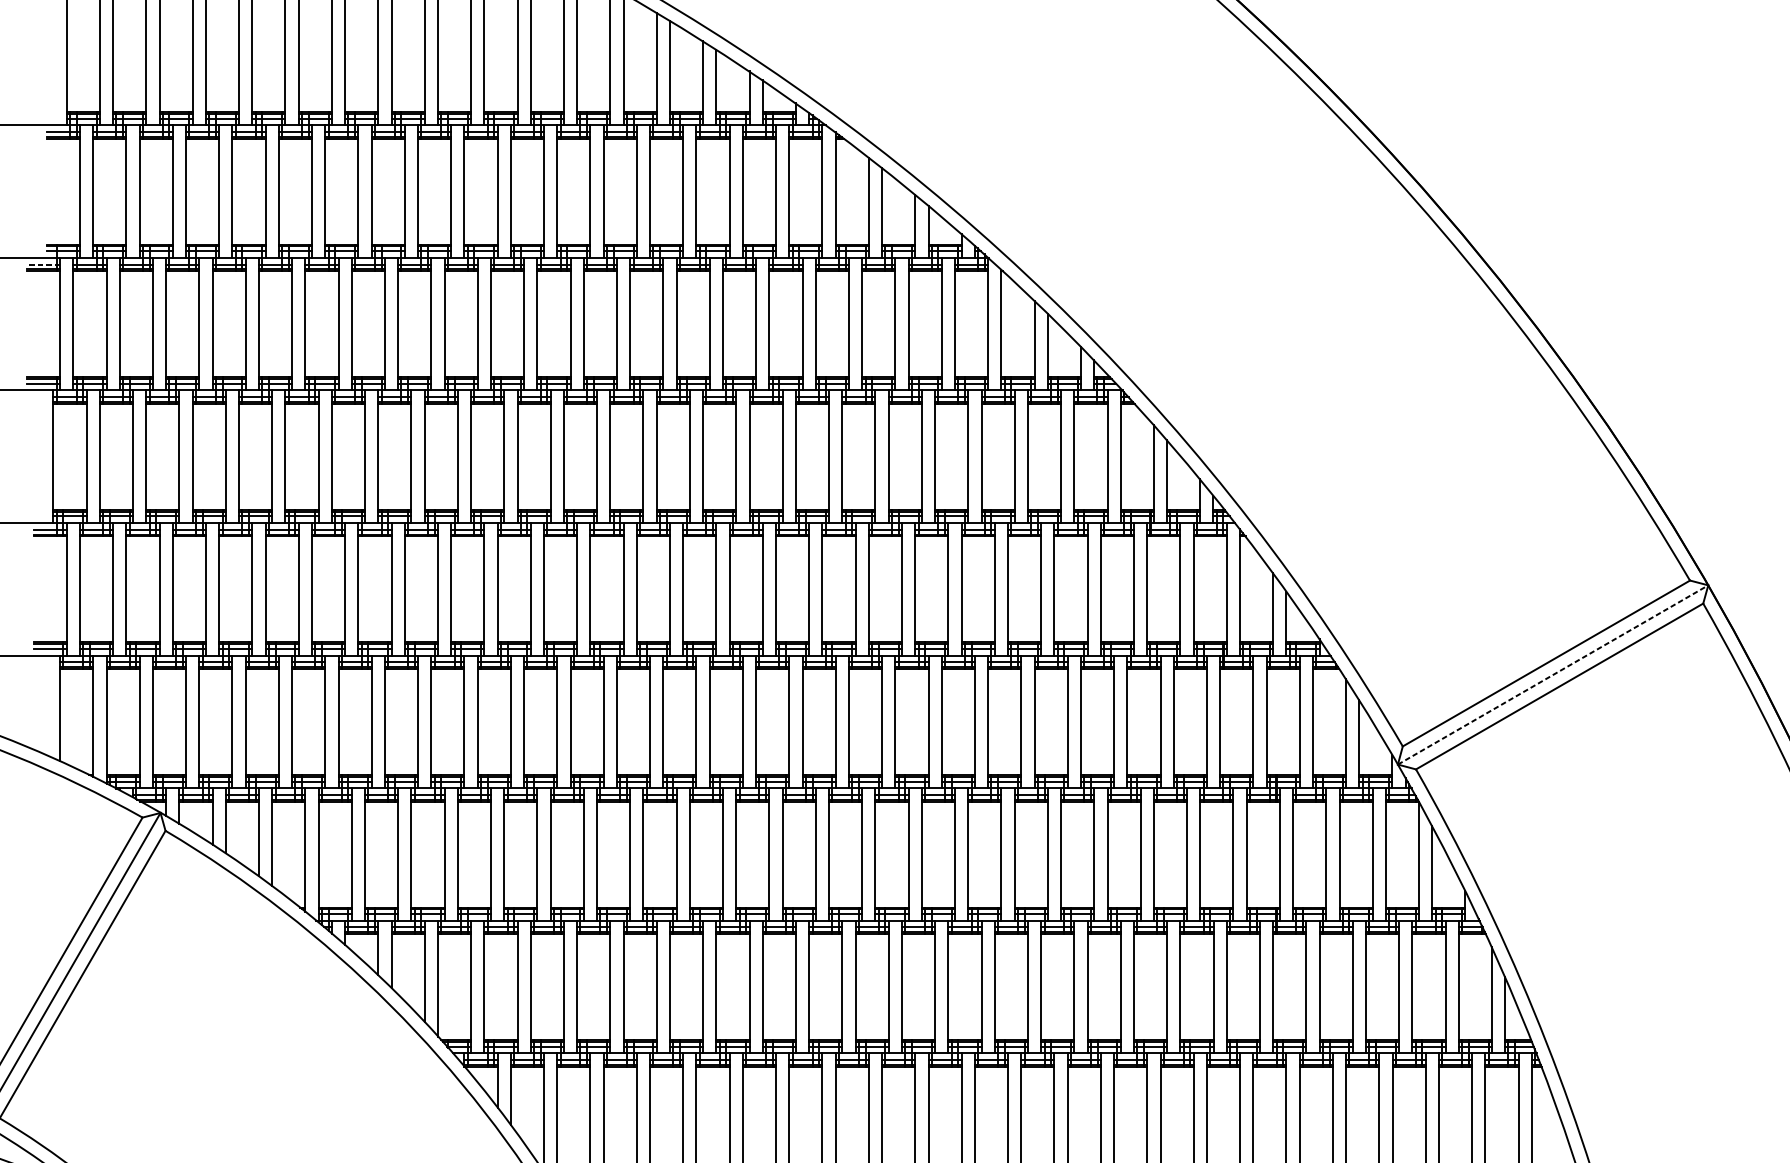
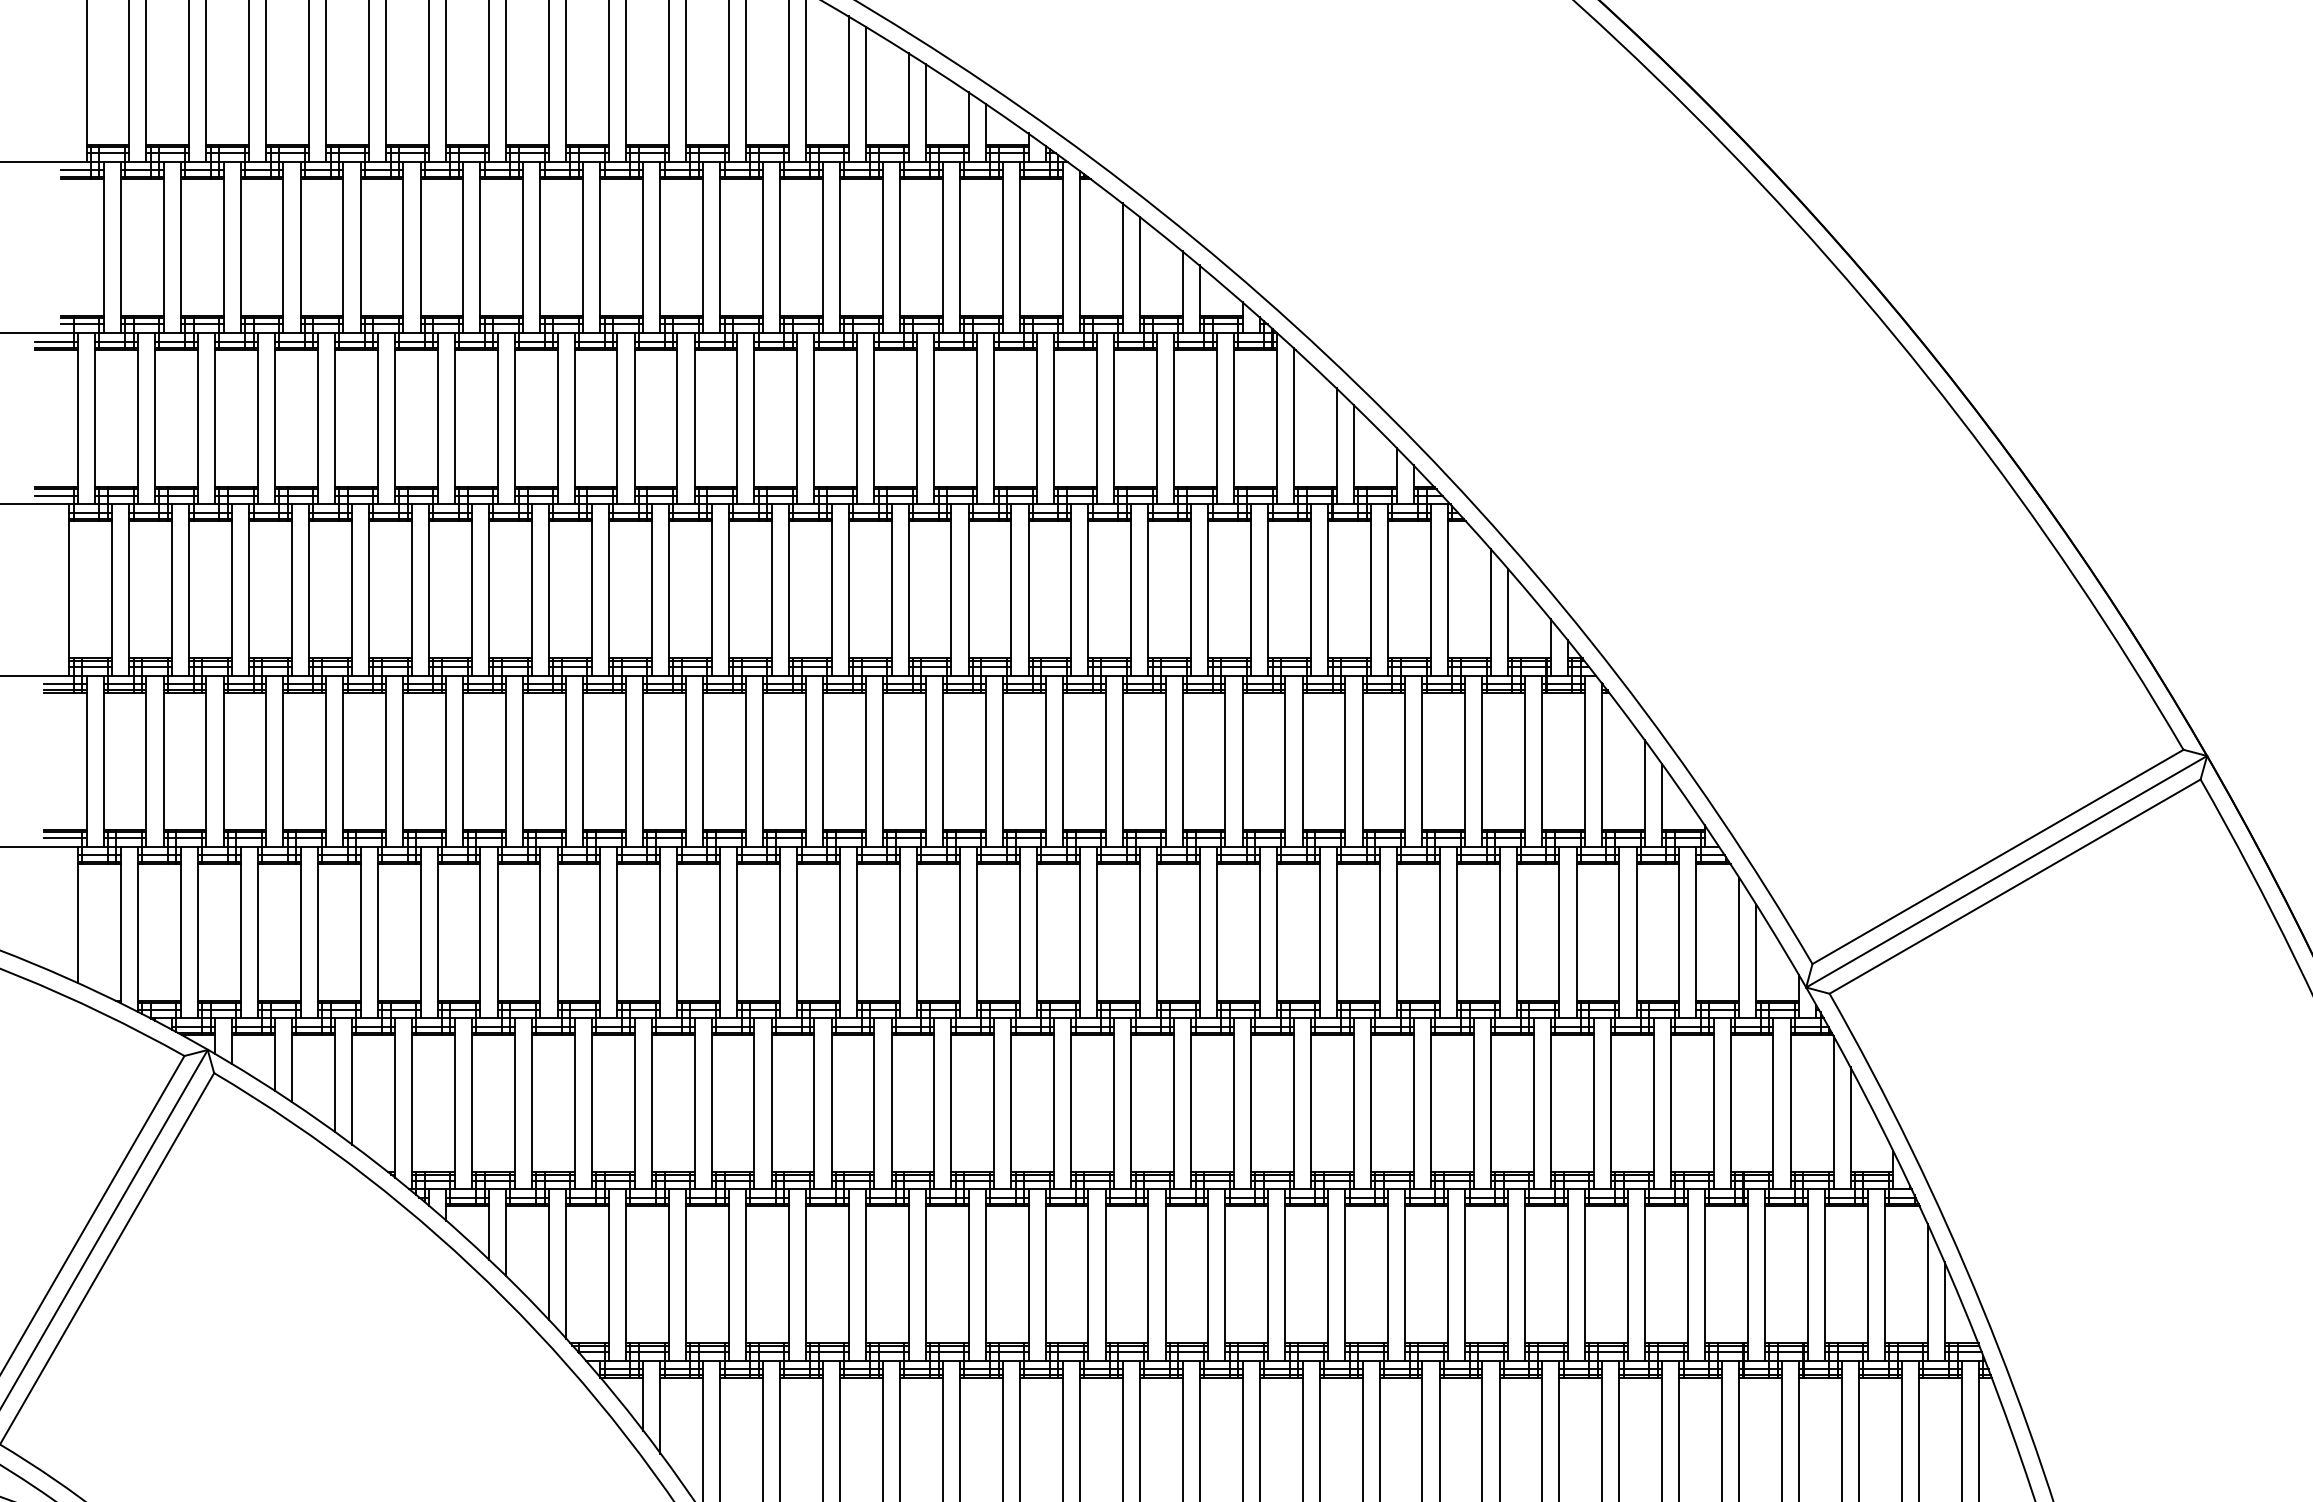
line: (43, 264) -> (56, 341), dashed -> solid
line: (1553, 674) -> (2007, 871), dashed -> solid

